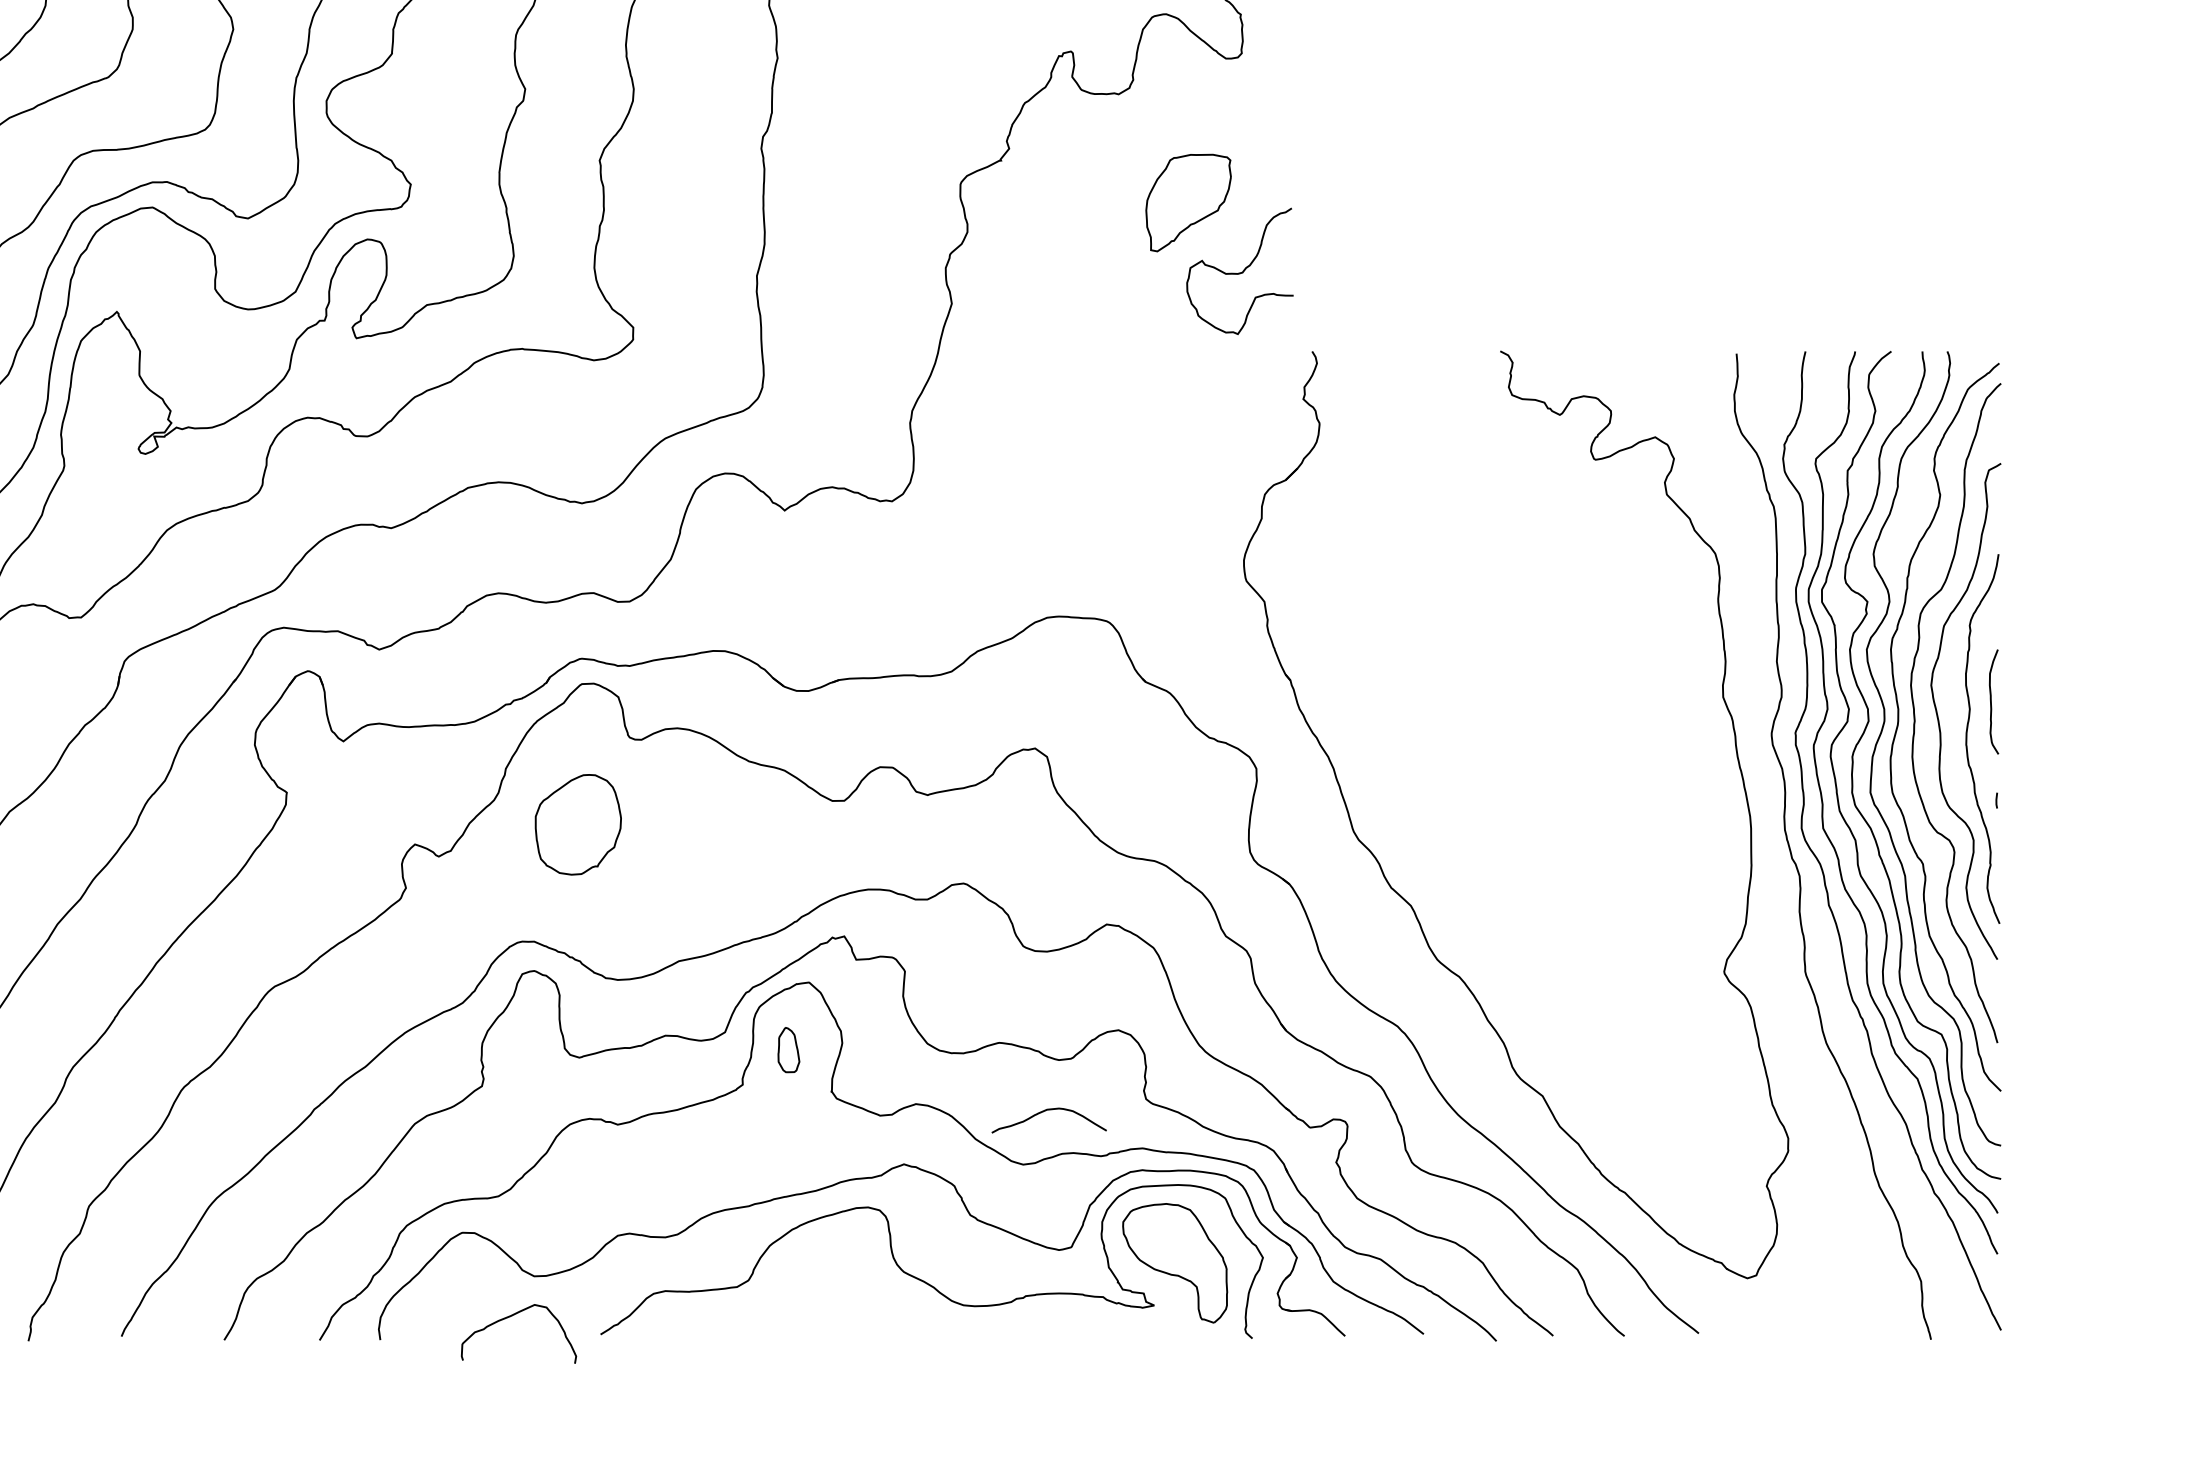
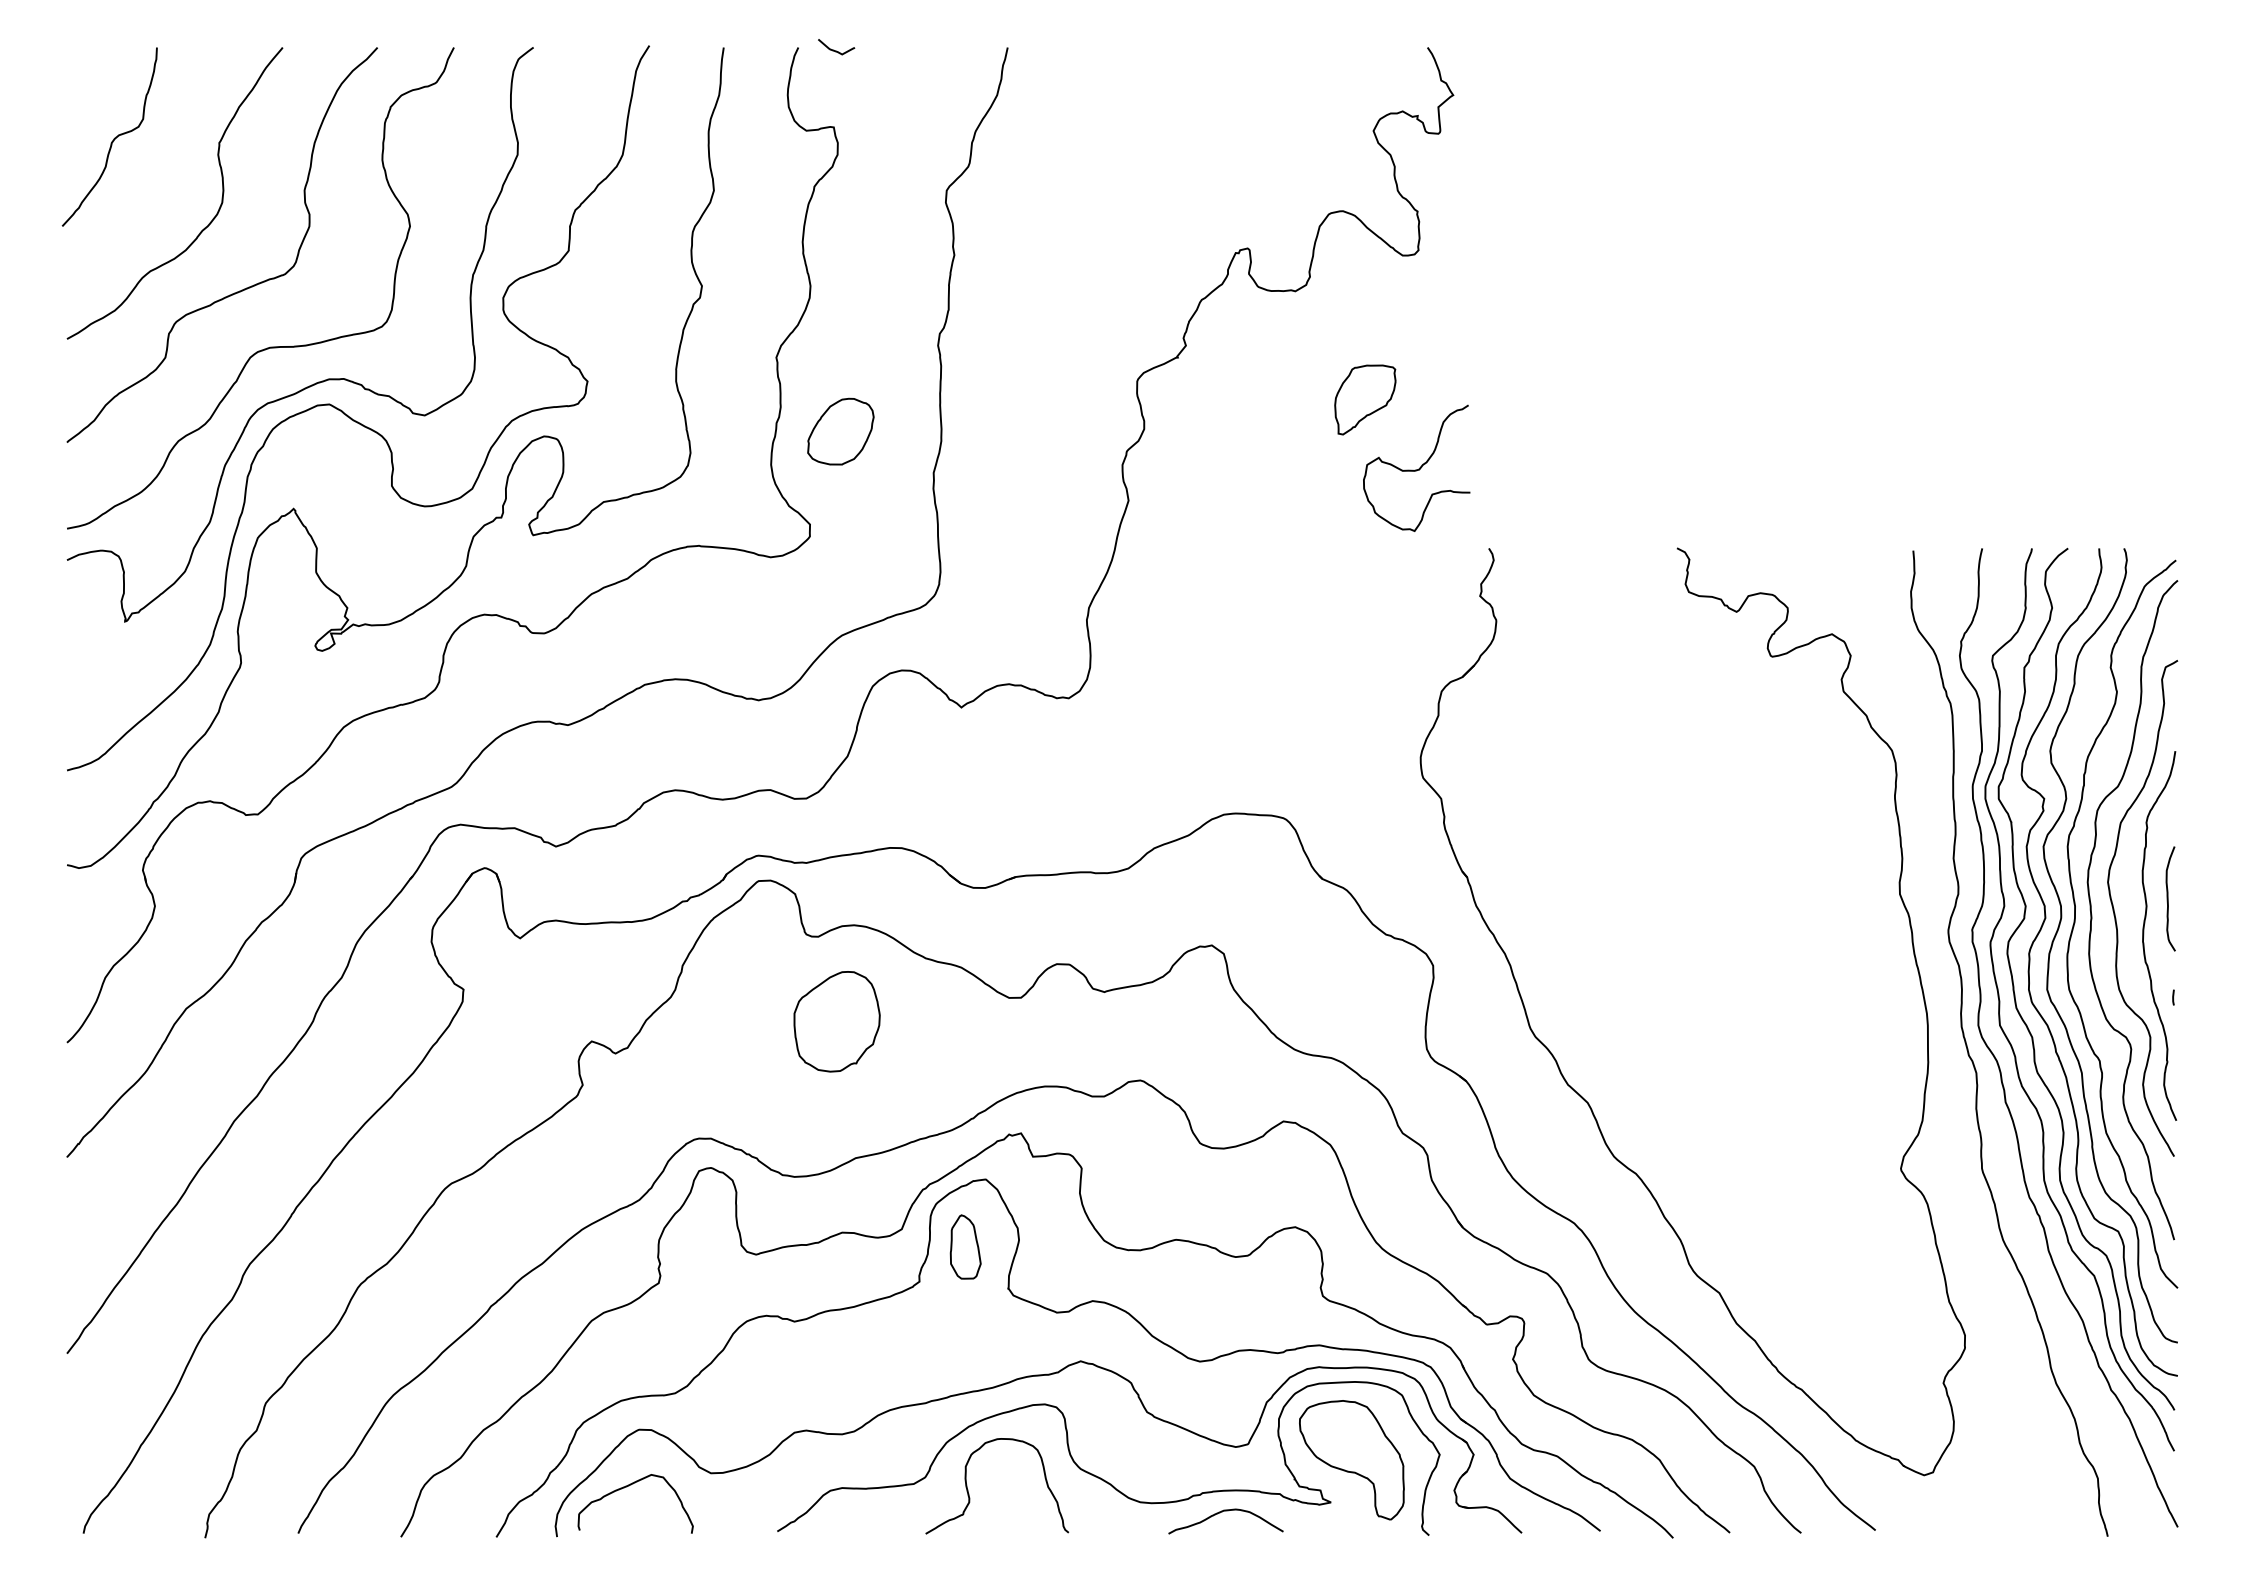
part: (1188, 202) -> (1365, 399), size x0.71
part: (663, 234) -> (840, 431), added
part: (577, 824) -> (836, 1021), moved
part: (788, 1049) -> (965, 1246), size x1.43
curve: (1043, 1112) -> (1220, 1513), moved
curve: (792, 1296) -> (969, 1493), added
curve: (512, 1316) -> (629, 1486), moved

